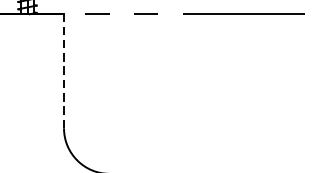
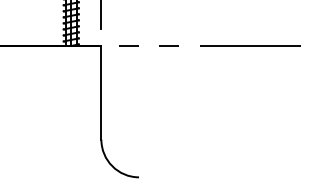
line: (64, 71) -> (101, 92), dashed -> solid

